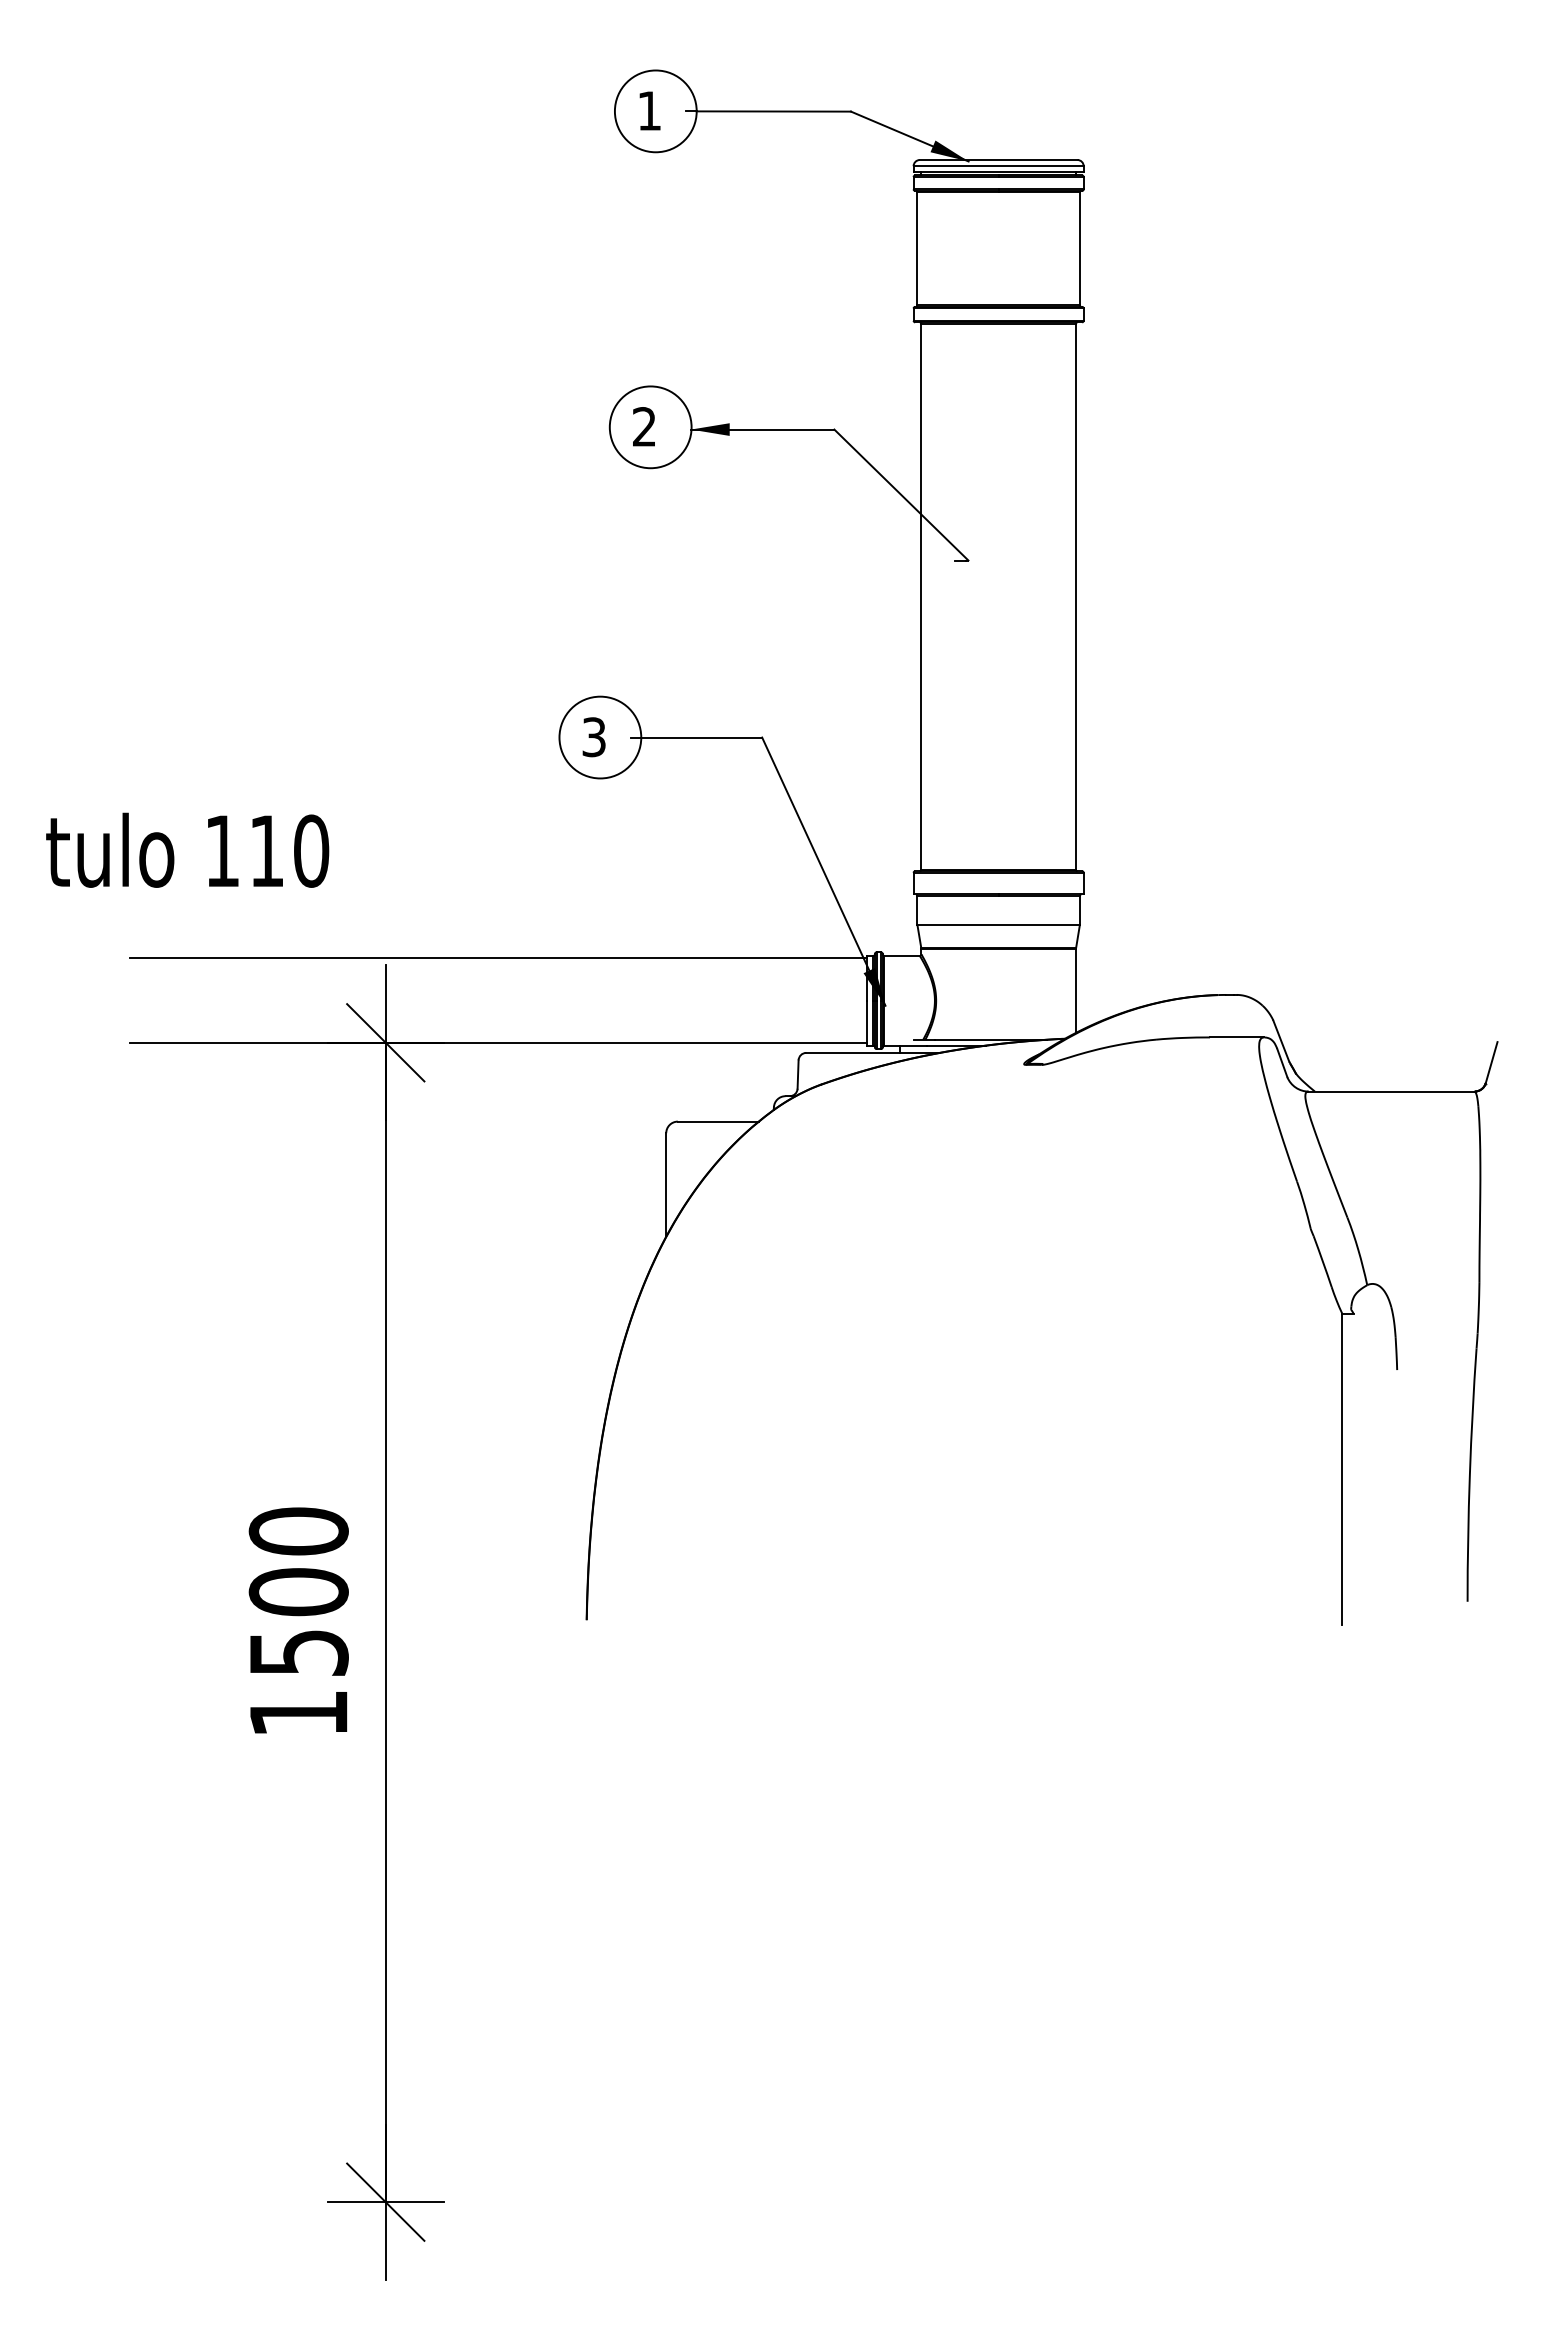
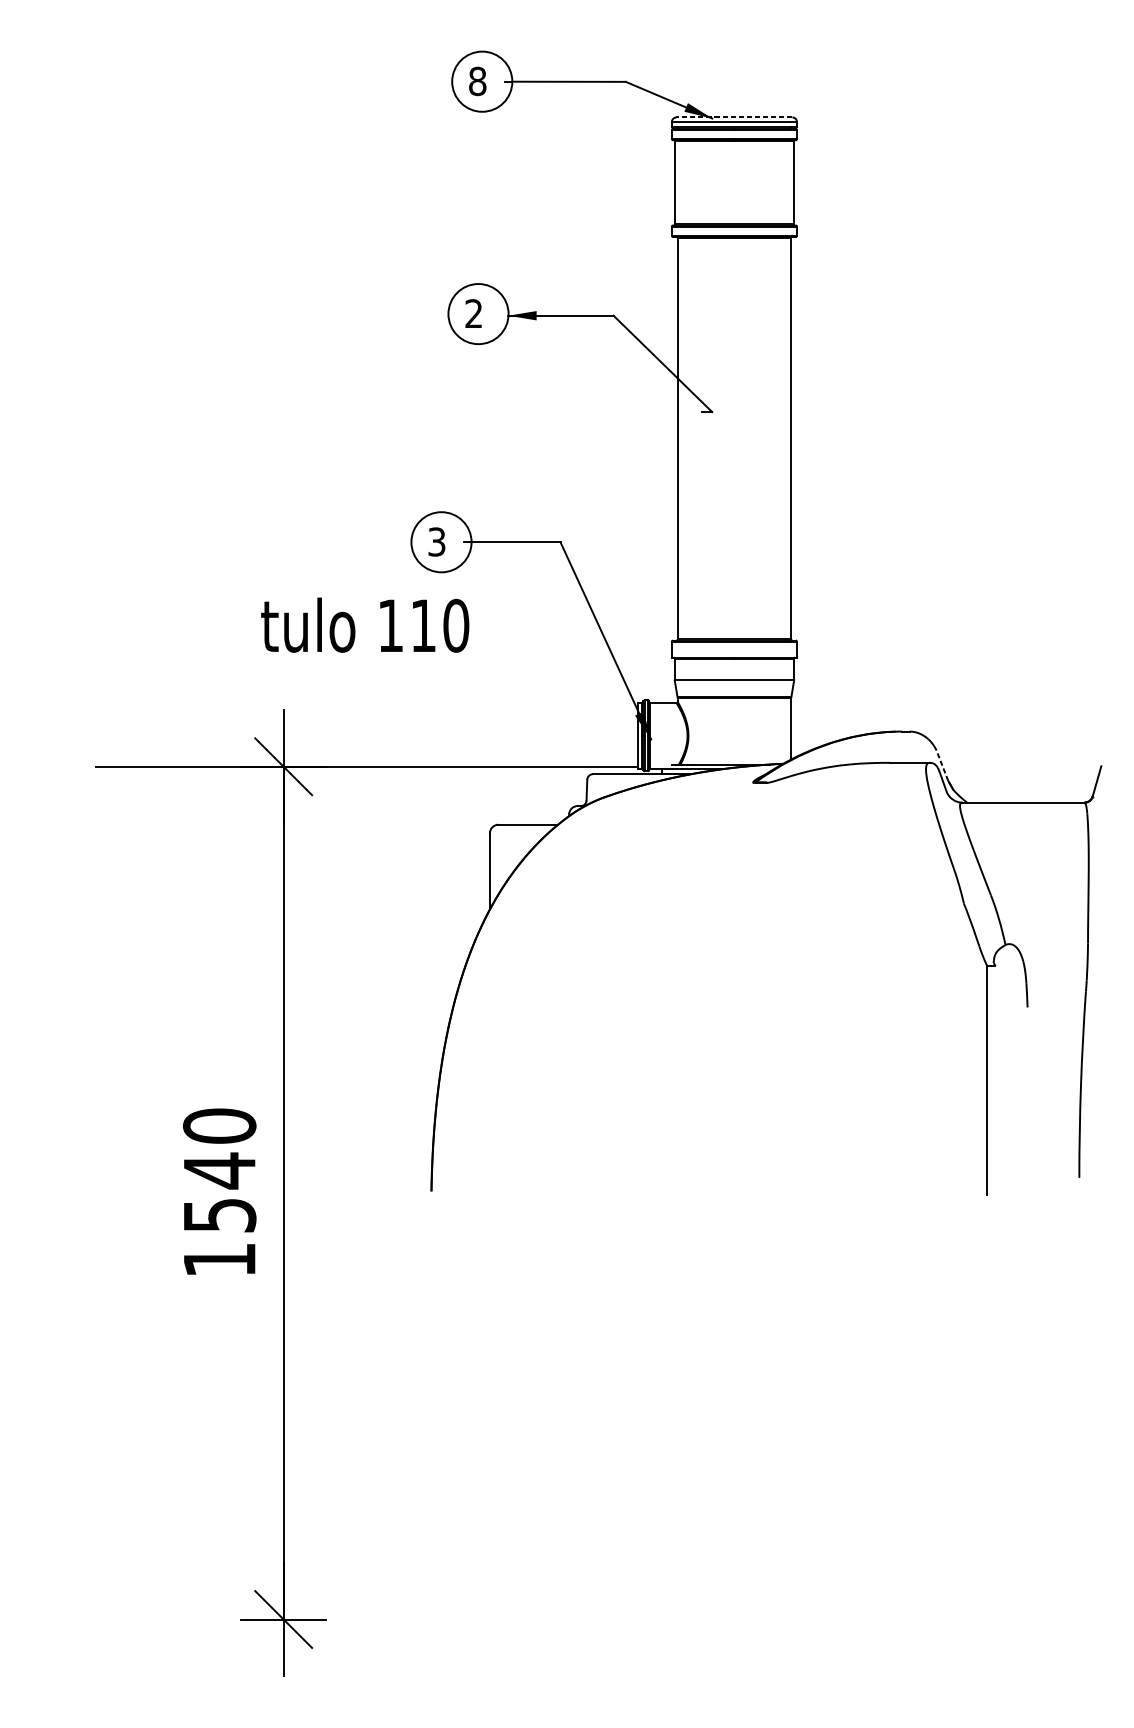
text: (649, 110) -> (477, 81), 1 -> 8
line: (998, 160) -> (734, 117), solid -> dashed
text: (187, 849) -> (365, 624), moved
line: (498, 958) -> (366, 704), removed
line: (1281, 1040) -> (942, 765), solid -> dashed
text: (298, 1592) -> (219, 1171), 1500 -> 1540

